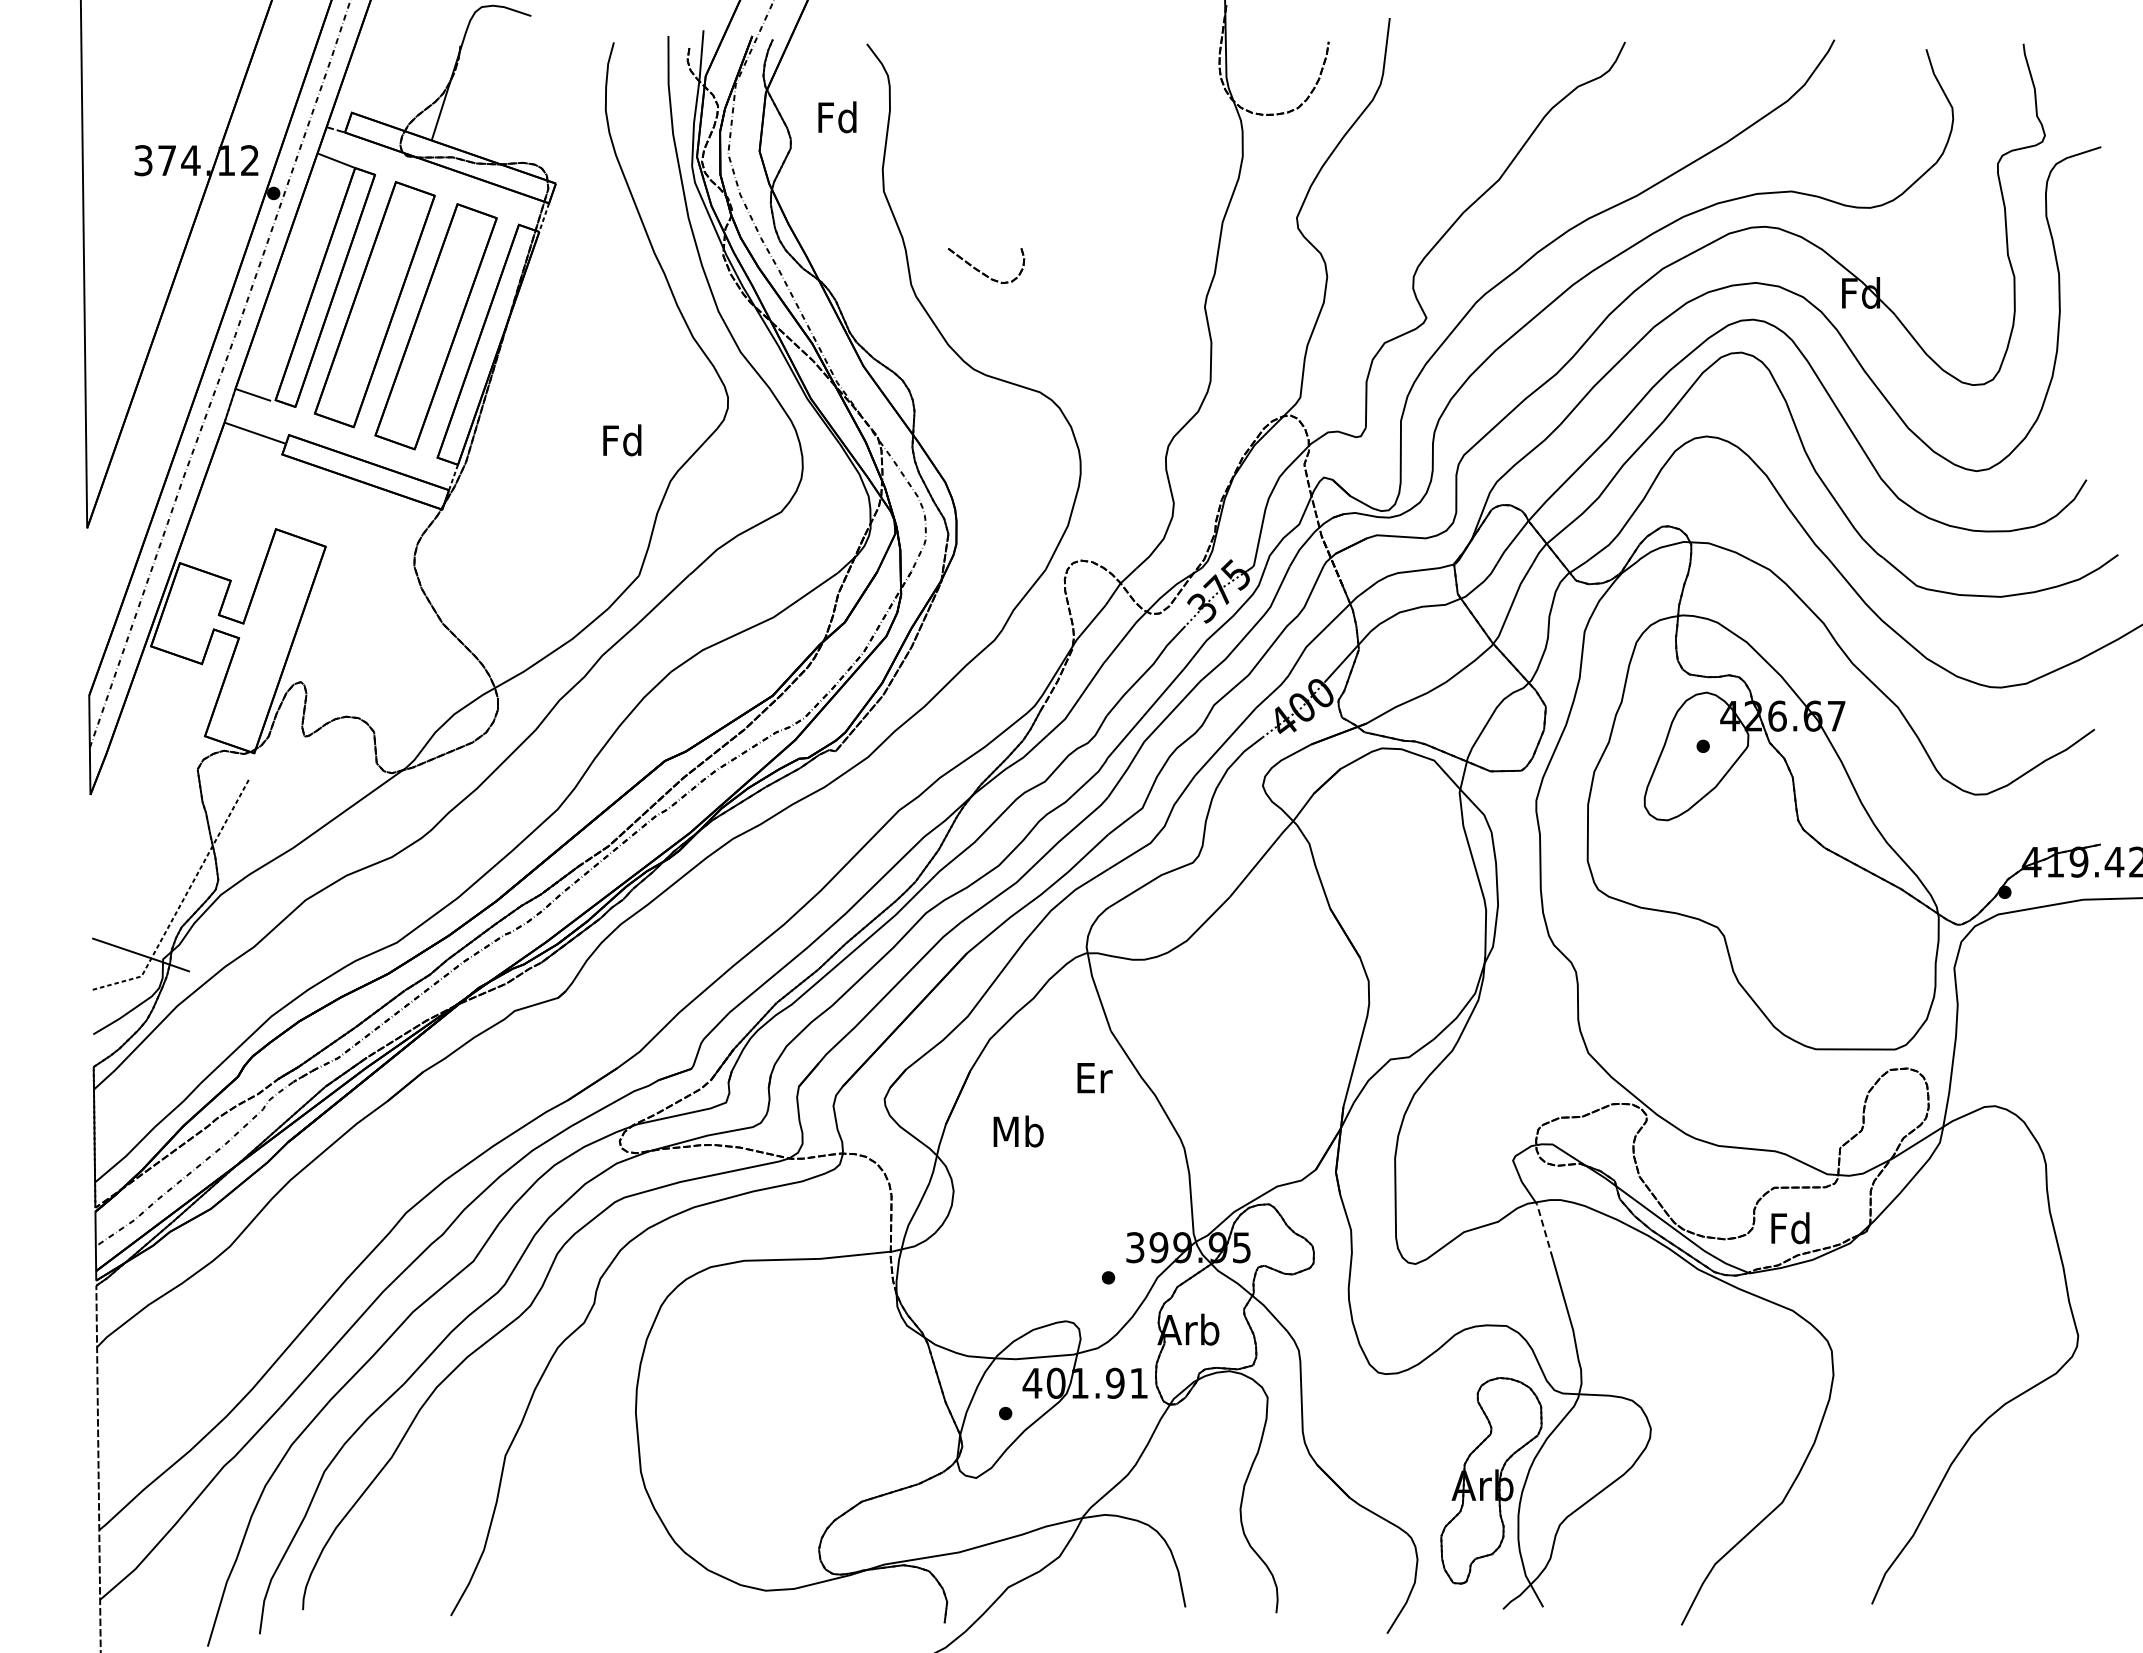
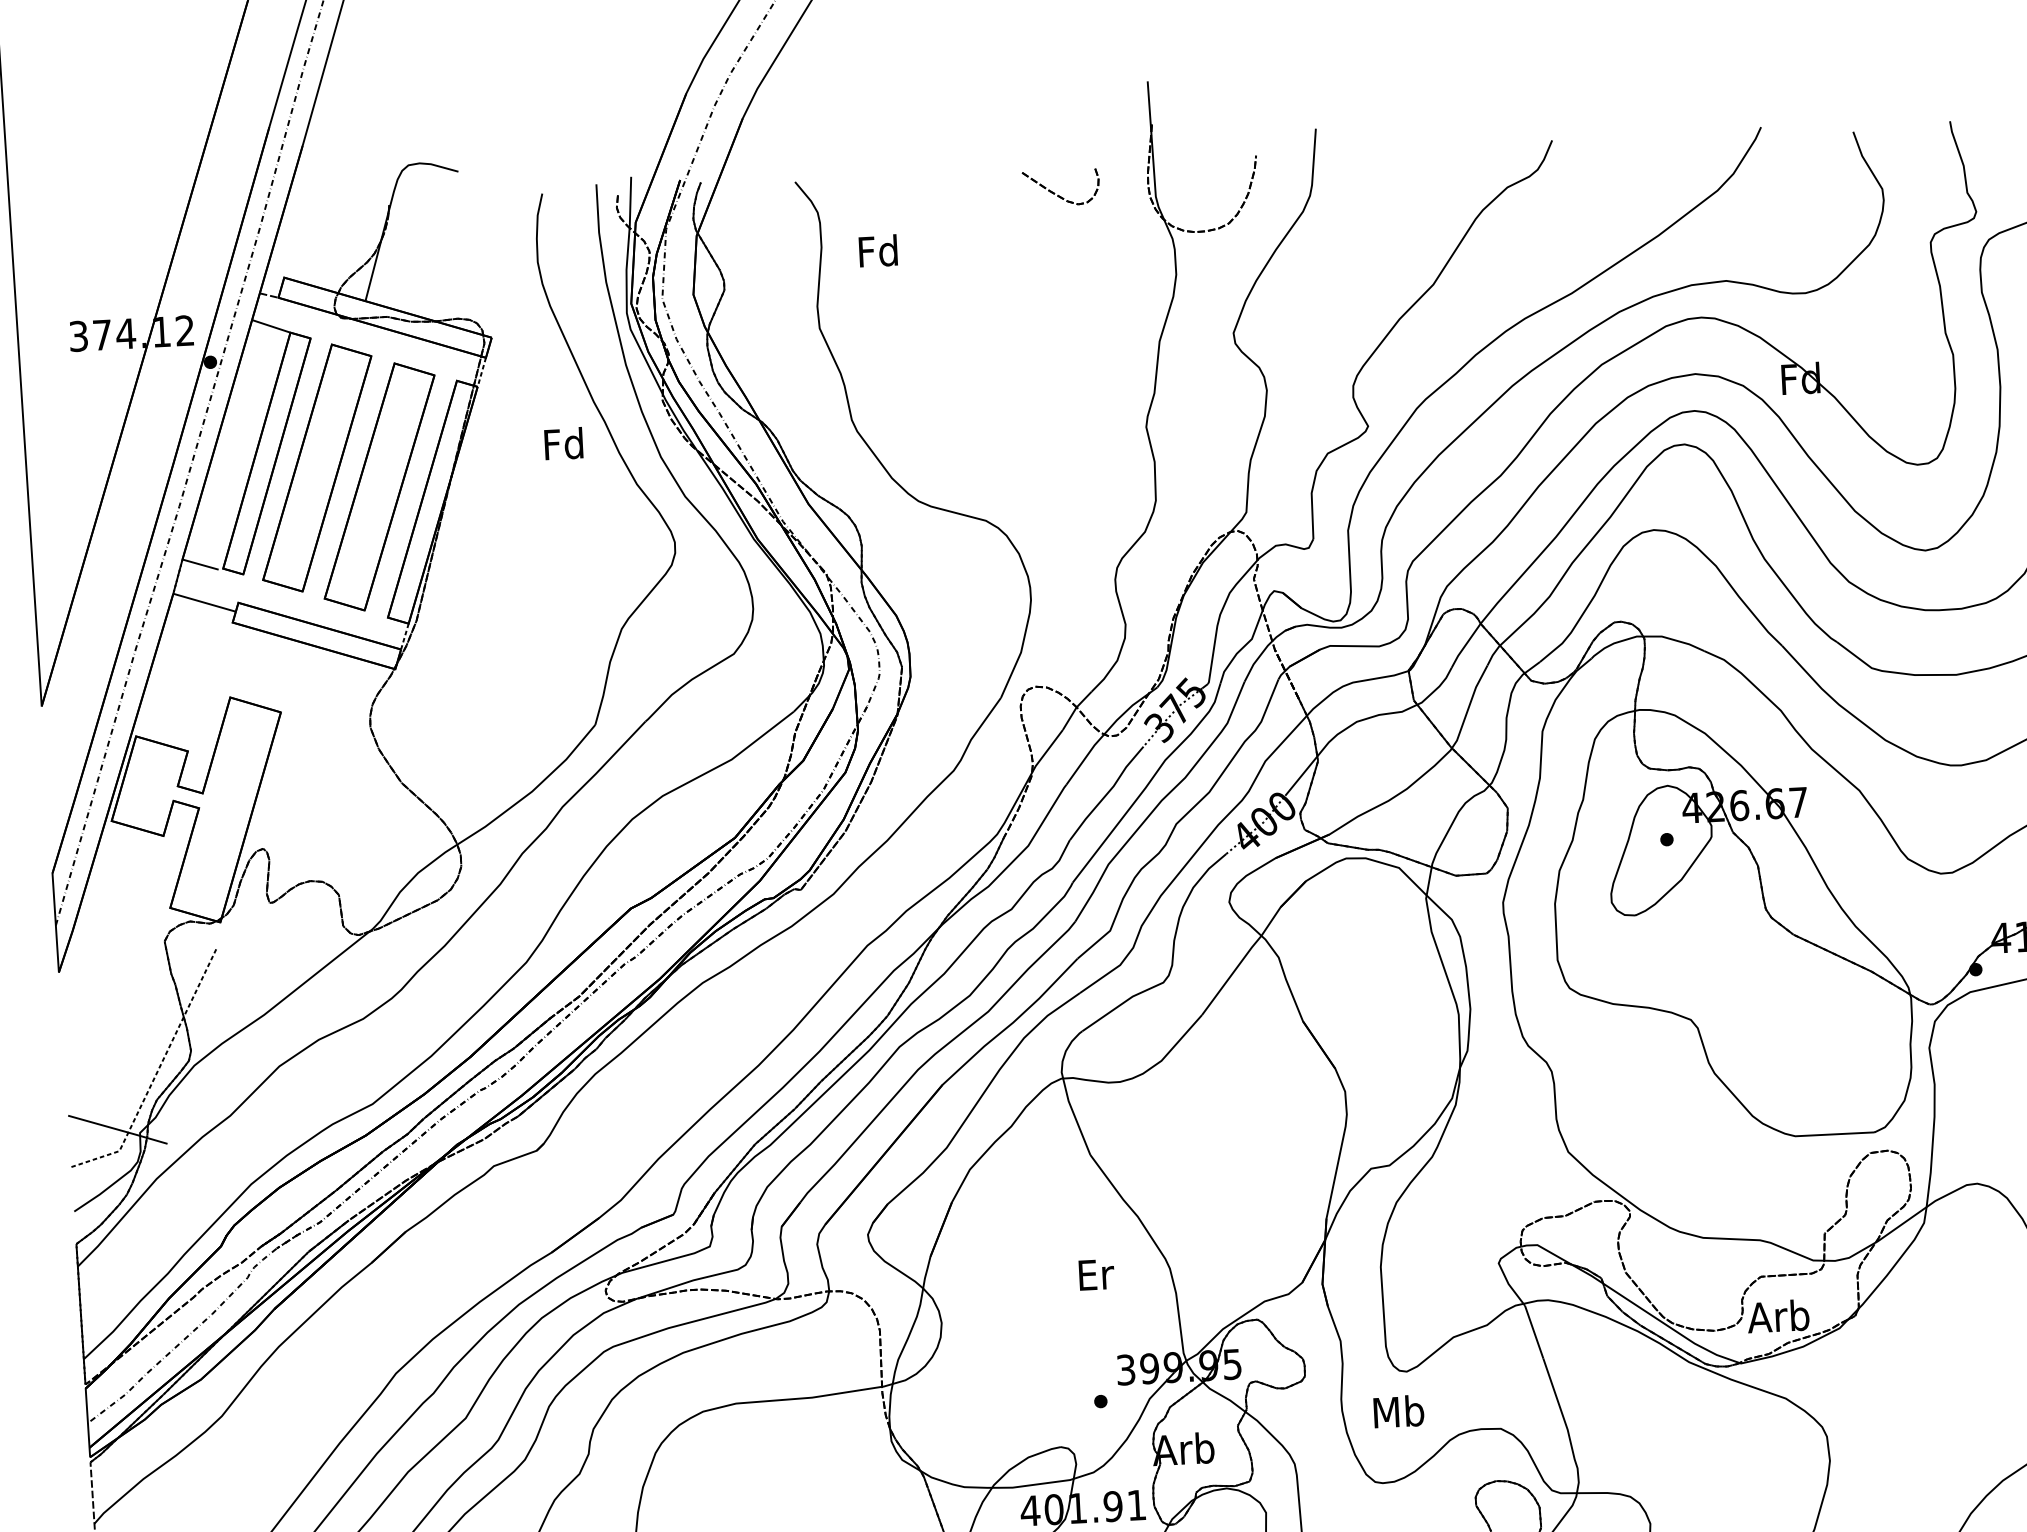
text: (837, 117) -> (878, 251), moved
part: (983, 272) -> (1058, 194), moved
text: (622, 440) -> (564, 443), moved
text: (1094, 1078) -> (1096, 1275), moved
text: (1018, 1131) -> (1398, 1411), moved
text: (1789, 1228) -> (1778, 1316), Fd -> Arb
line: (1544, 1231) -> (1533, 1332), dashed -> solid

